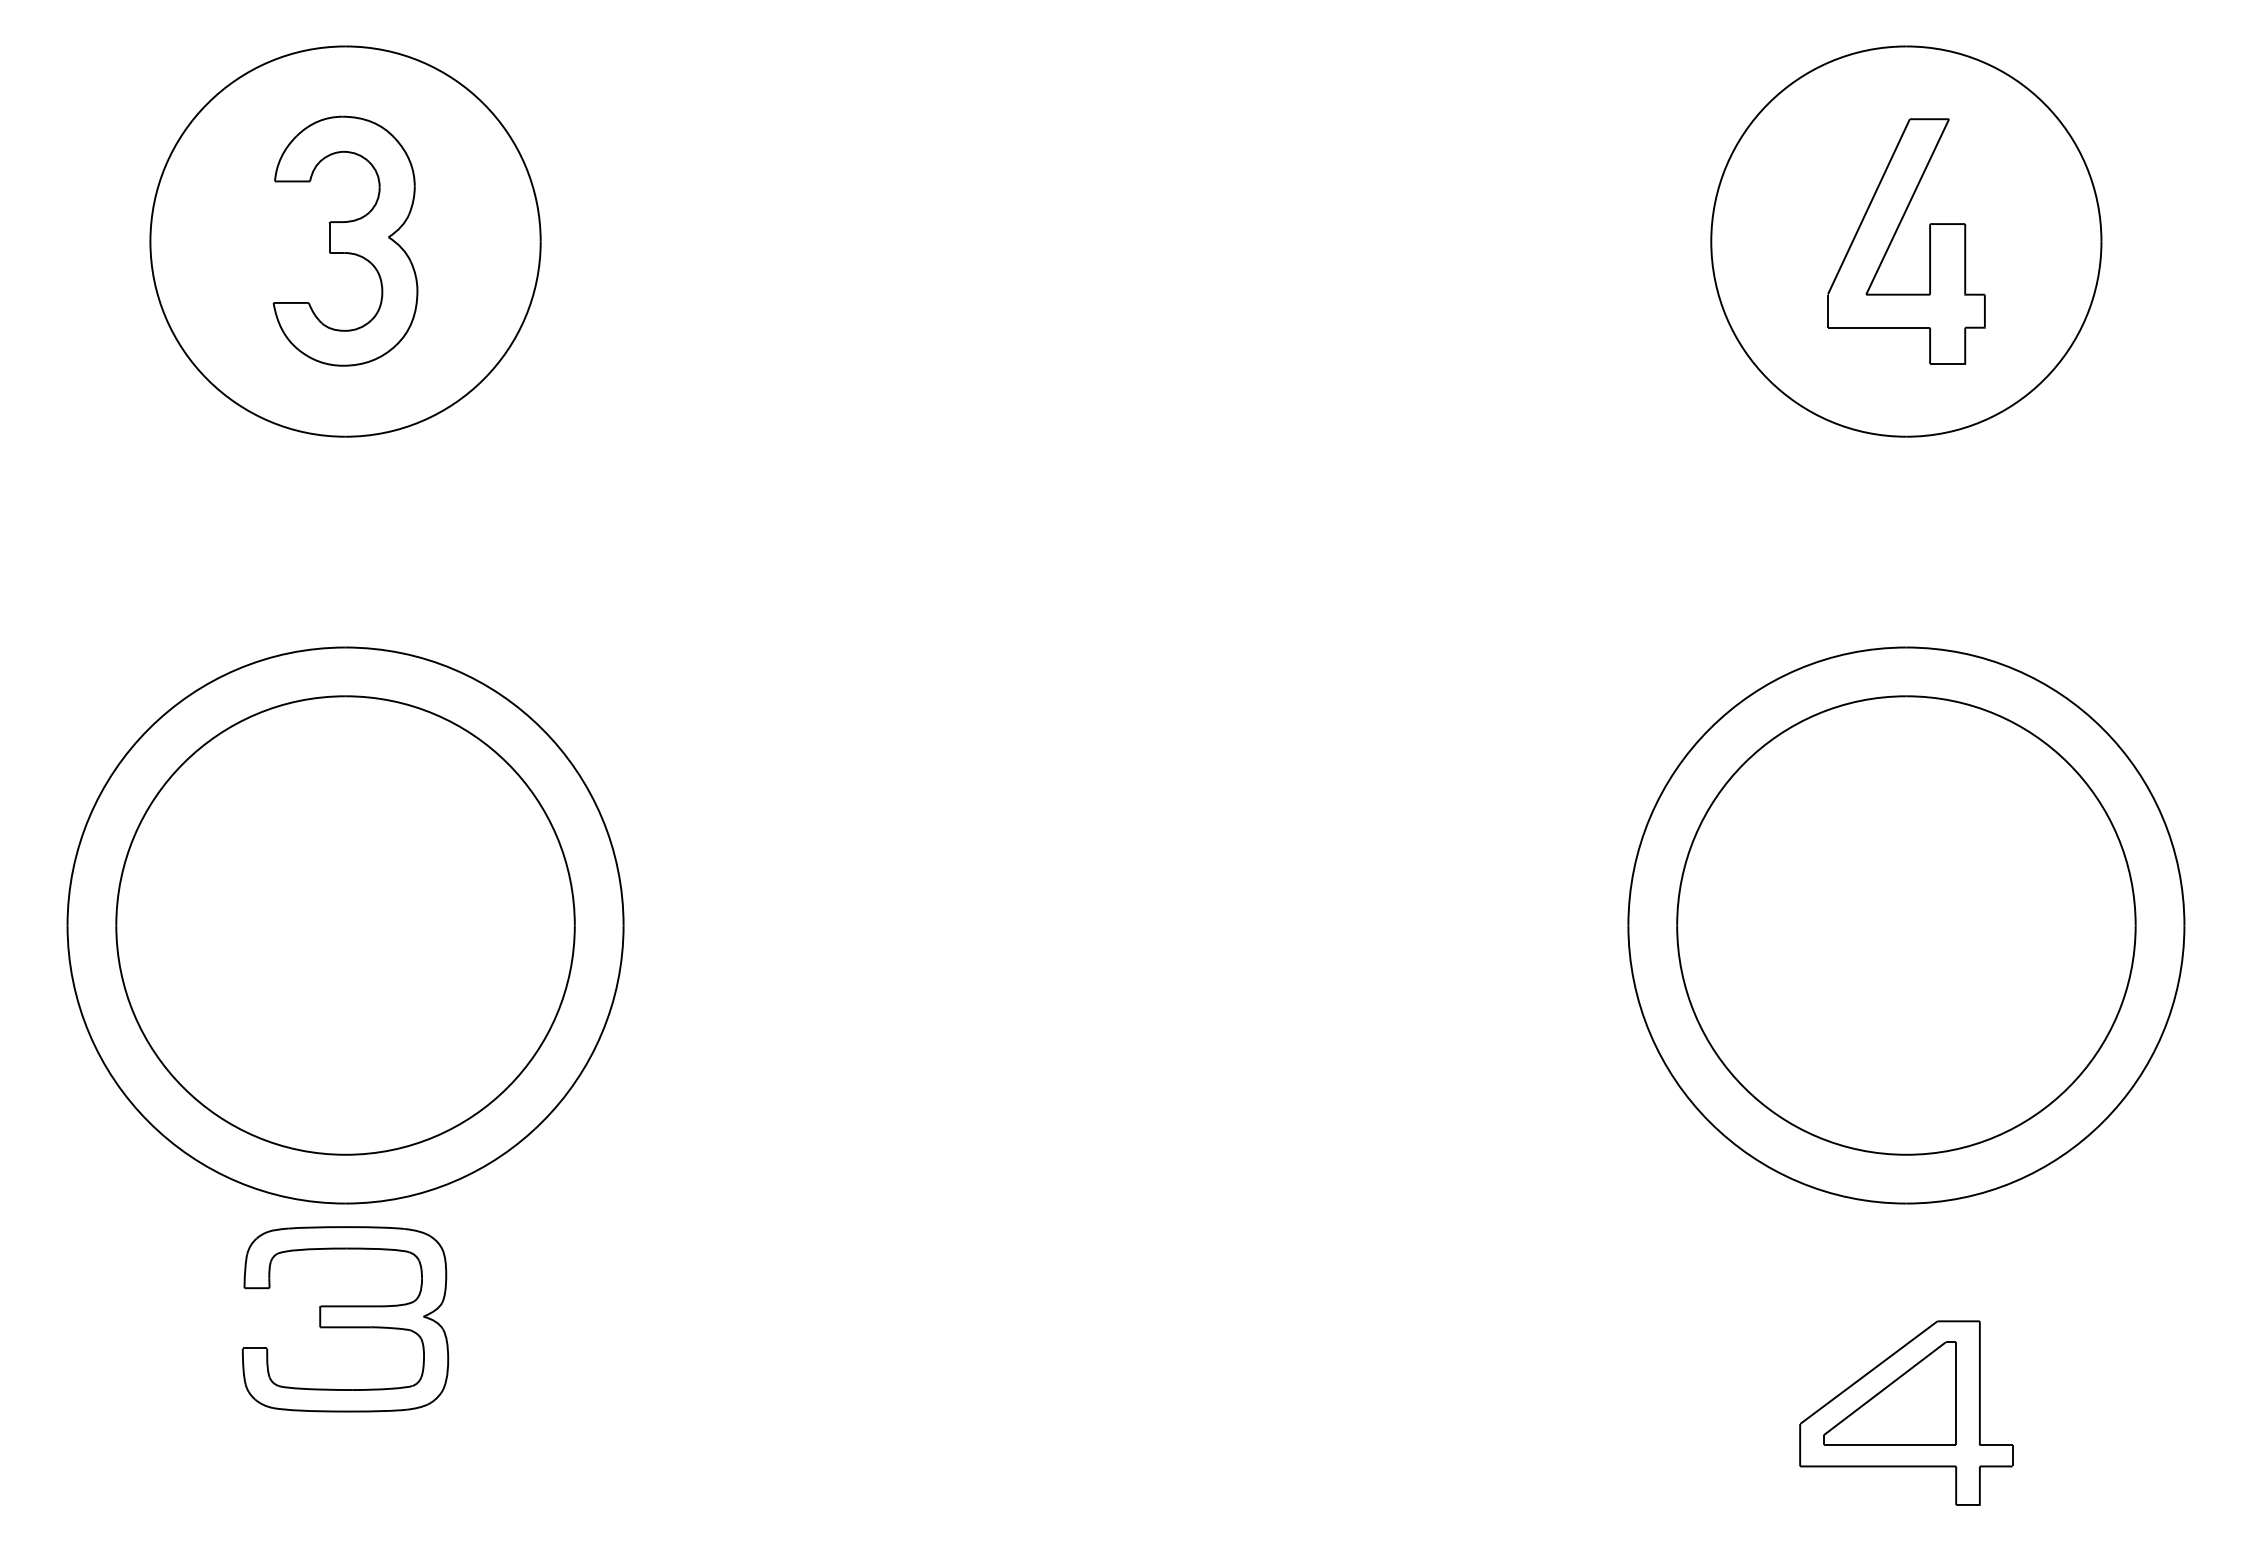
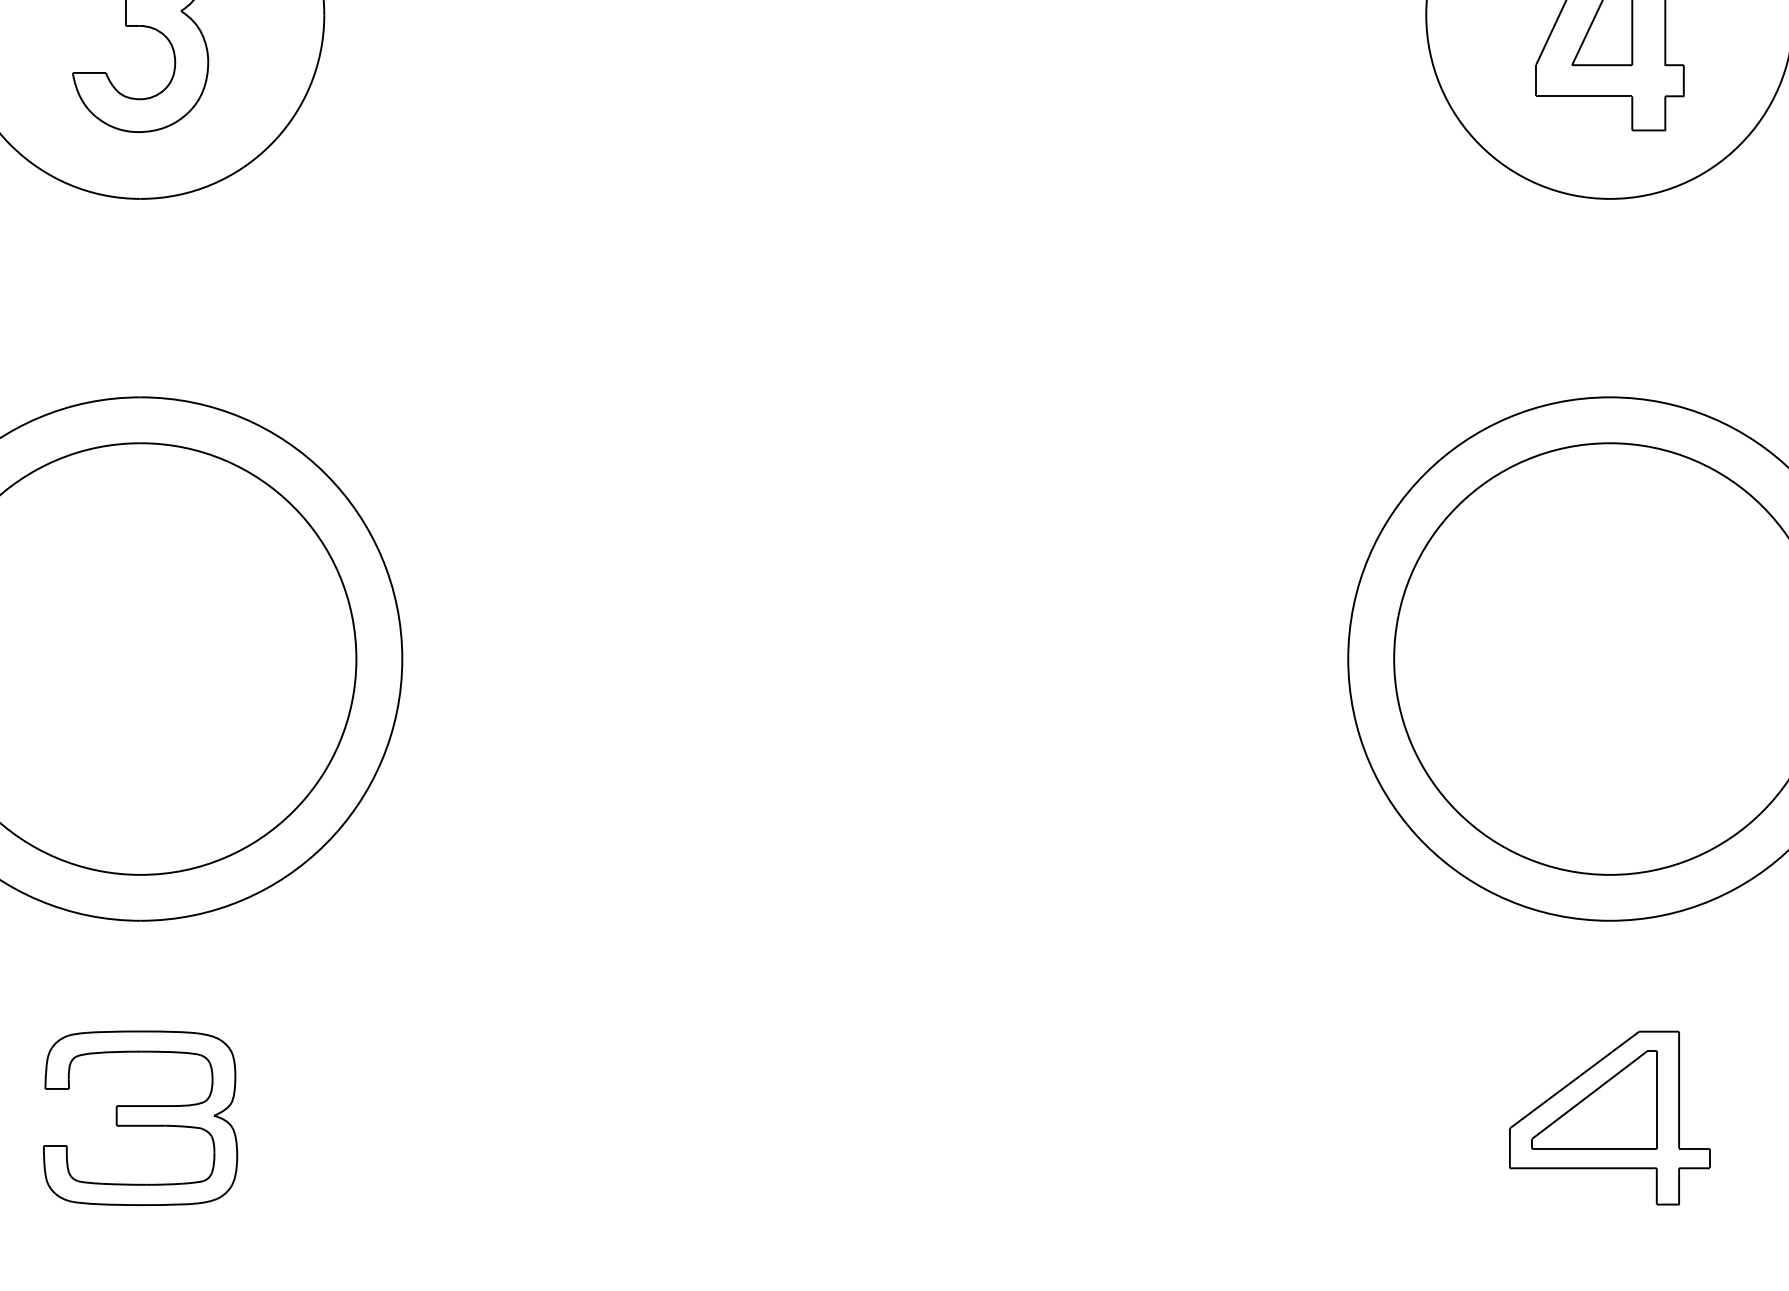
part: (345, 1319) -> (140, 1118), moved

